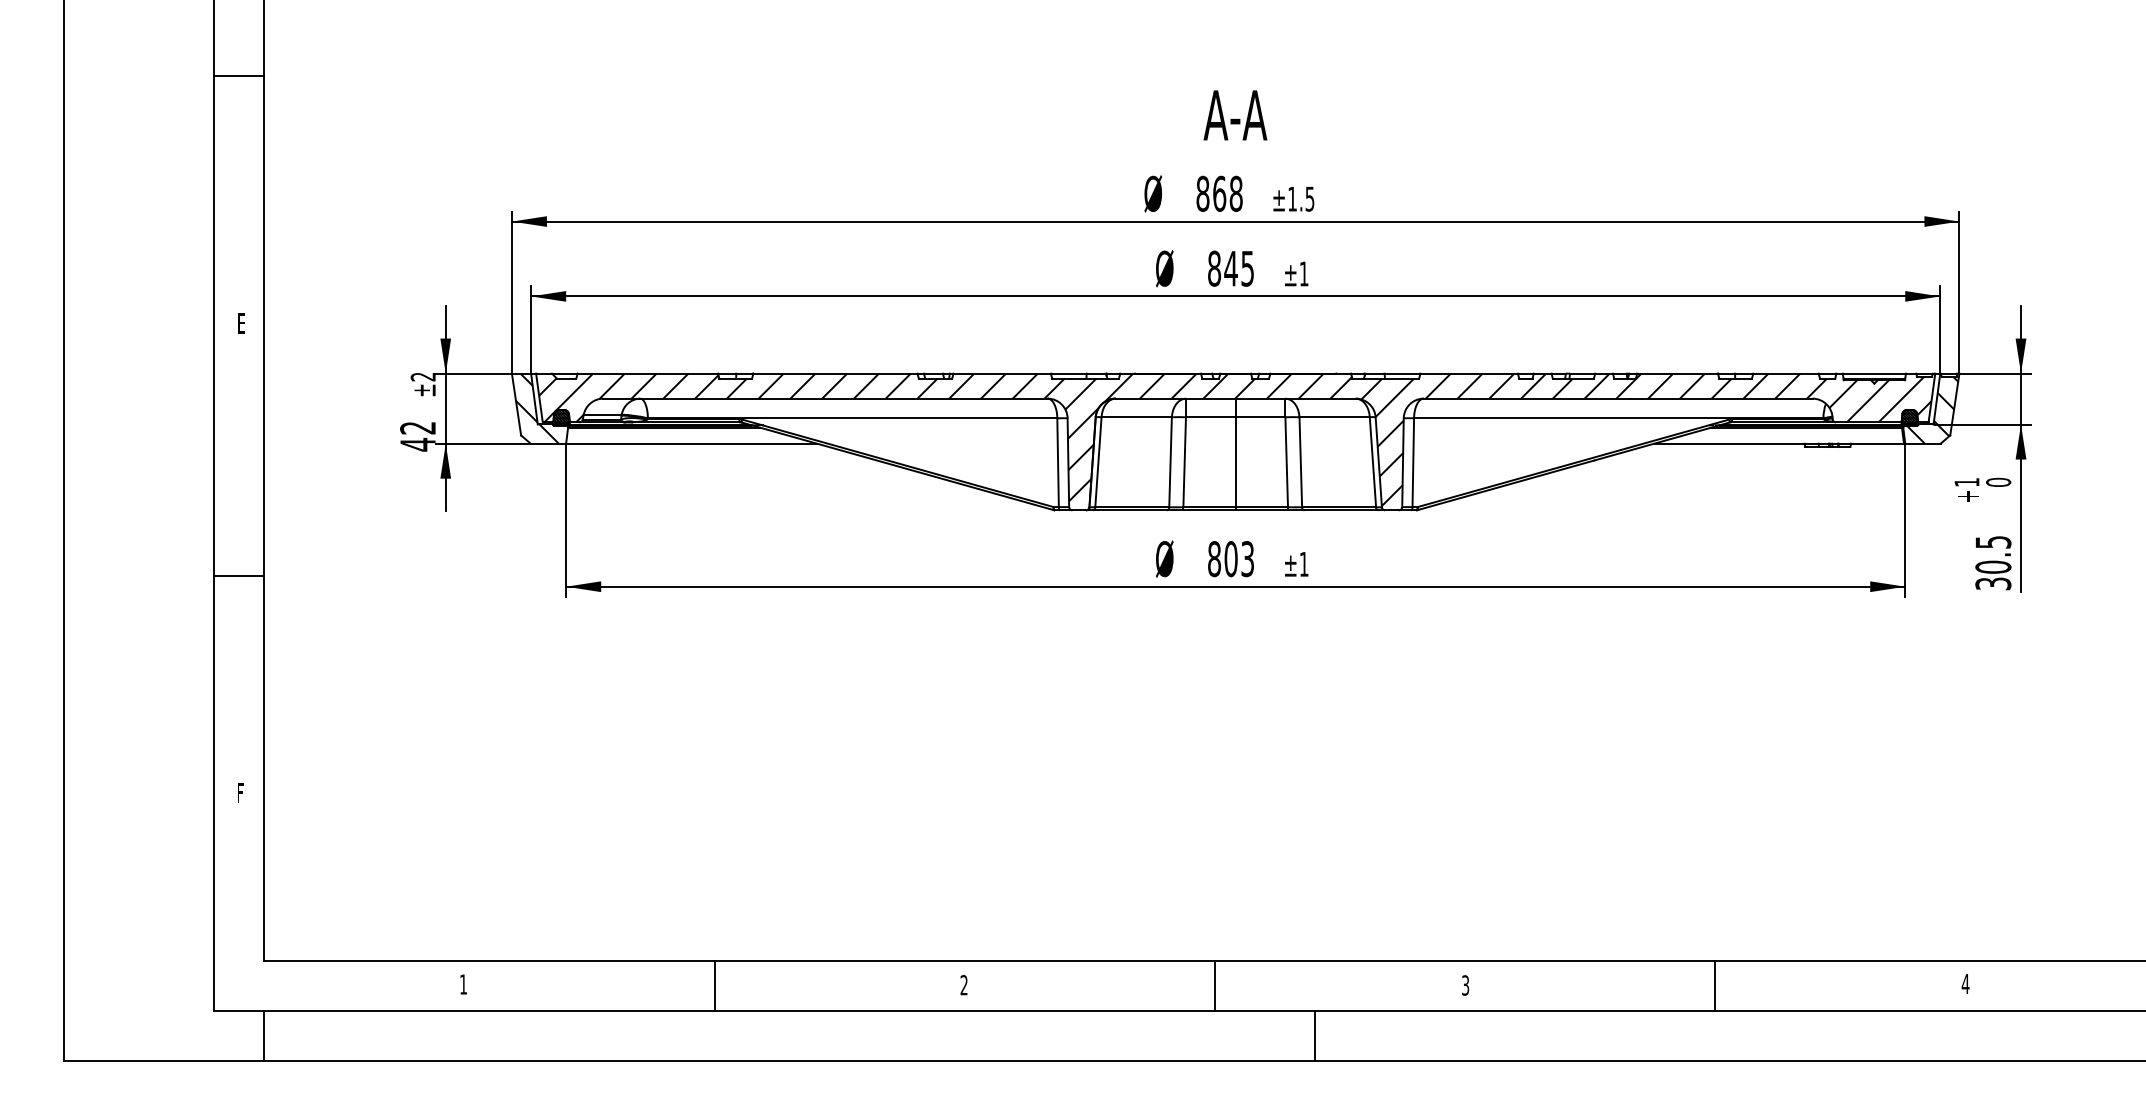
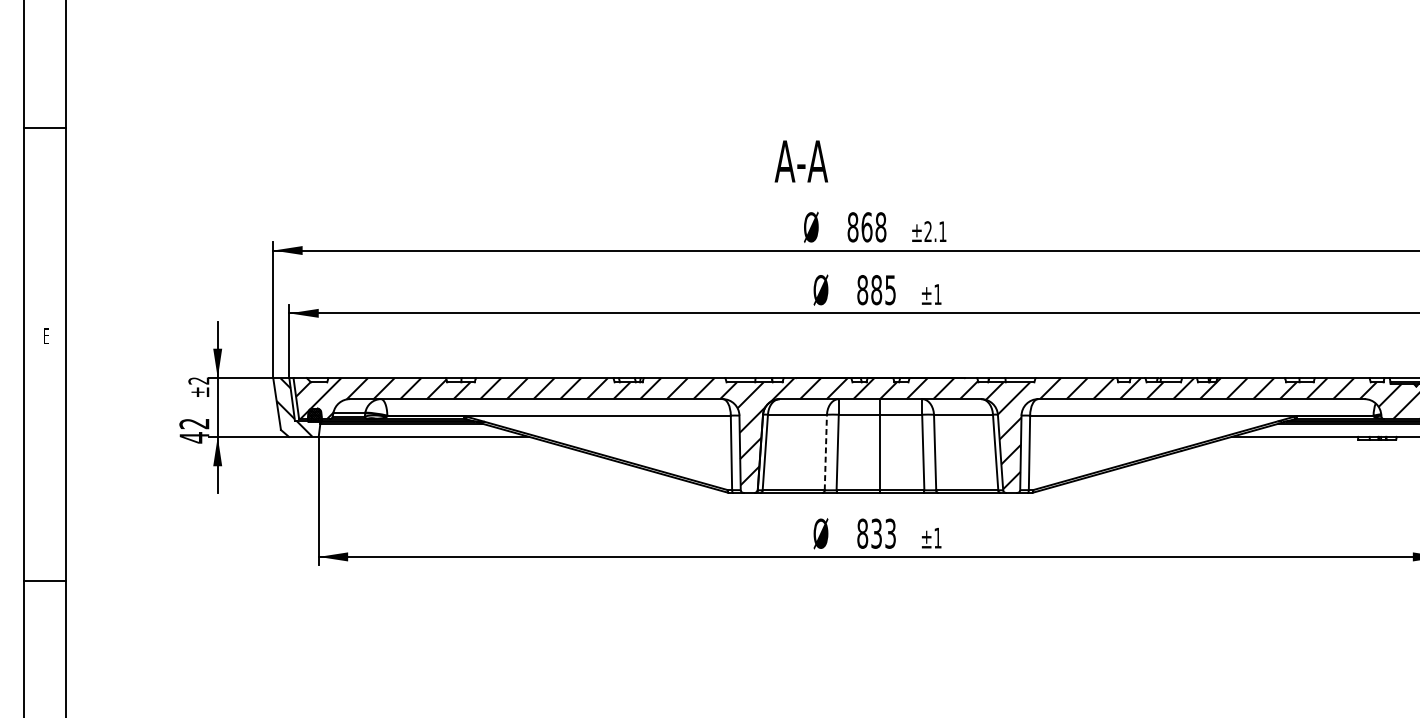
text: (1235, 115) -> (801, 161), moved
text: (1301, 198) -> (935, 231), ±1.5 -> ±2.1
text: (1230, 268) -> (876, 289), 845 -> 885
line: (1170, 461) -> (825, 451), solid -> dashed
text: (1230, 559) -> (876, 534), 803 -> 833
line: (239, 575) -> (44, 581), moved

